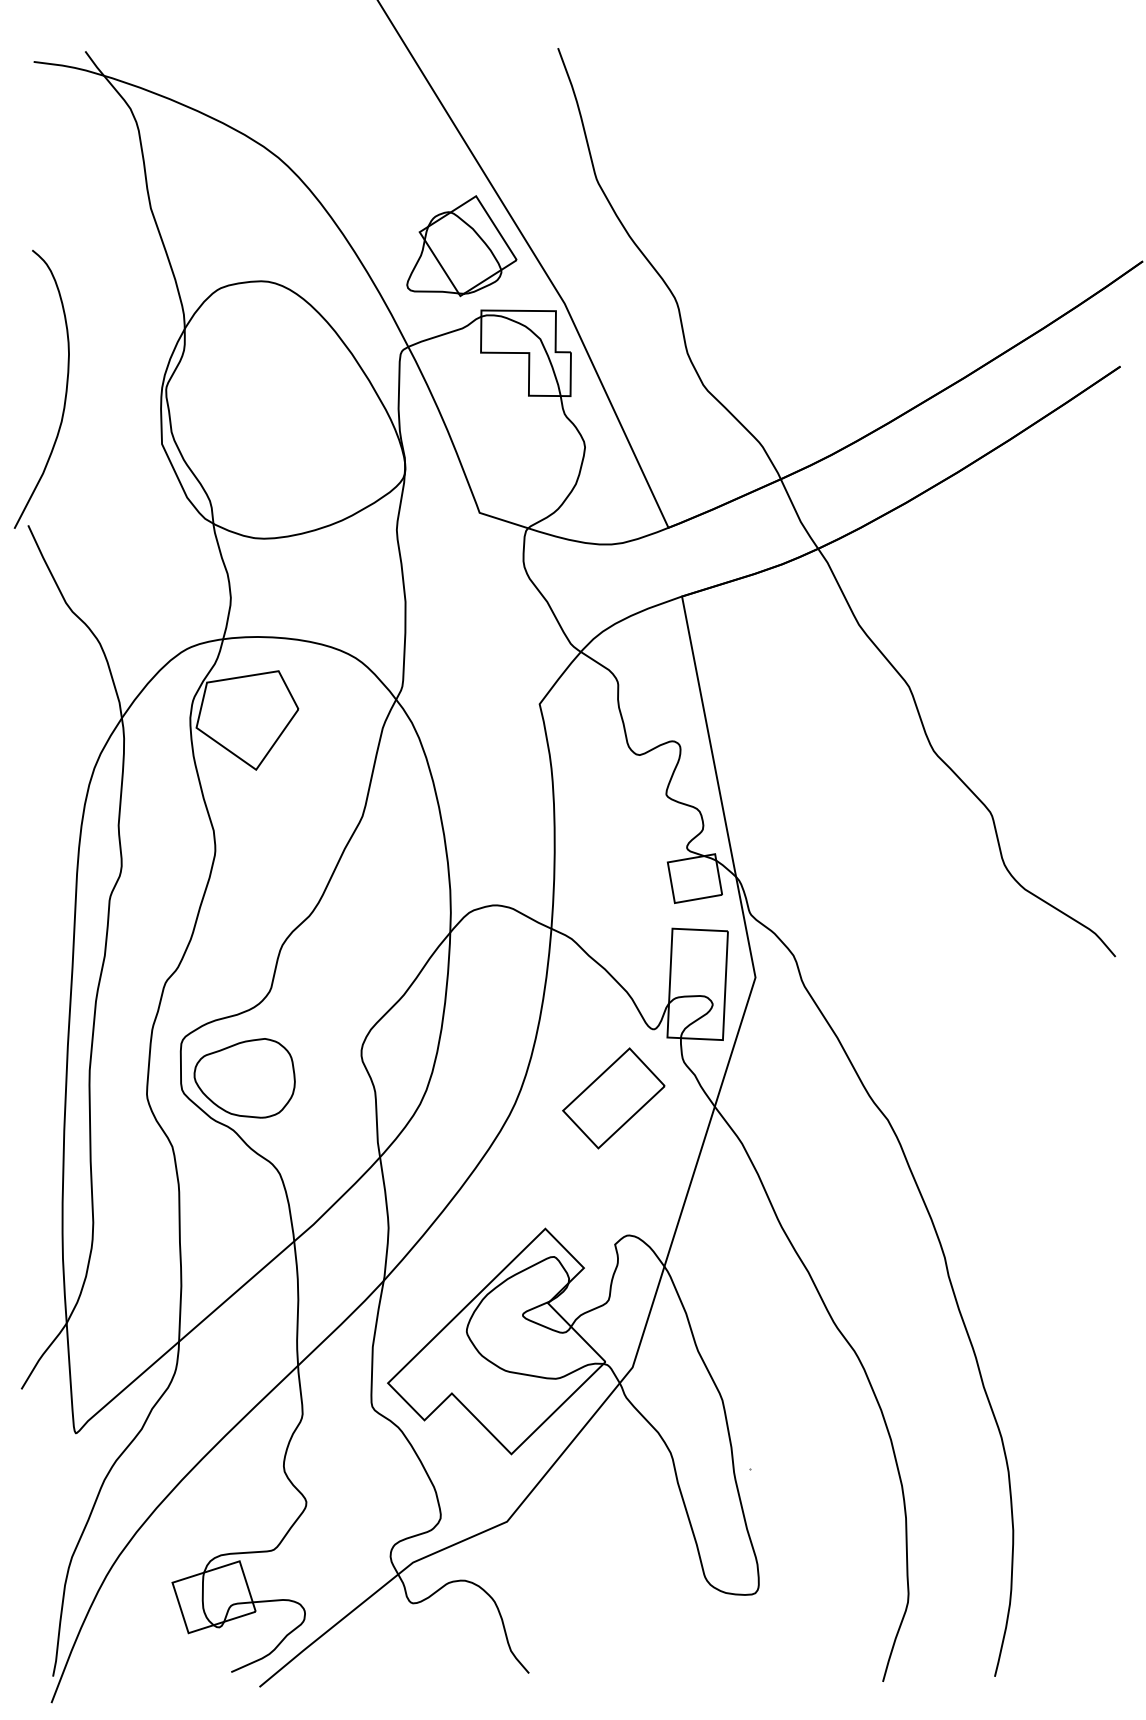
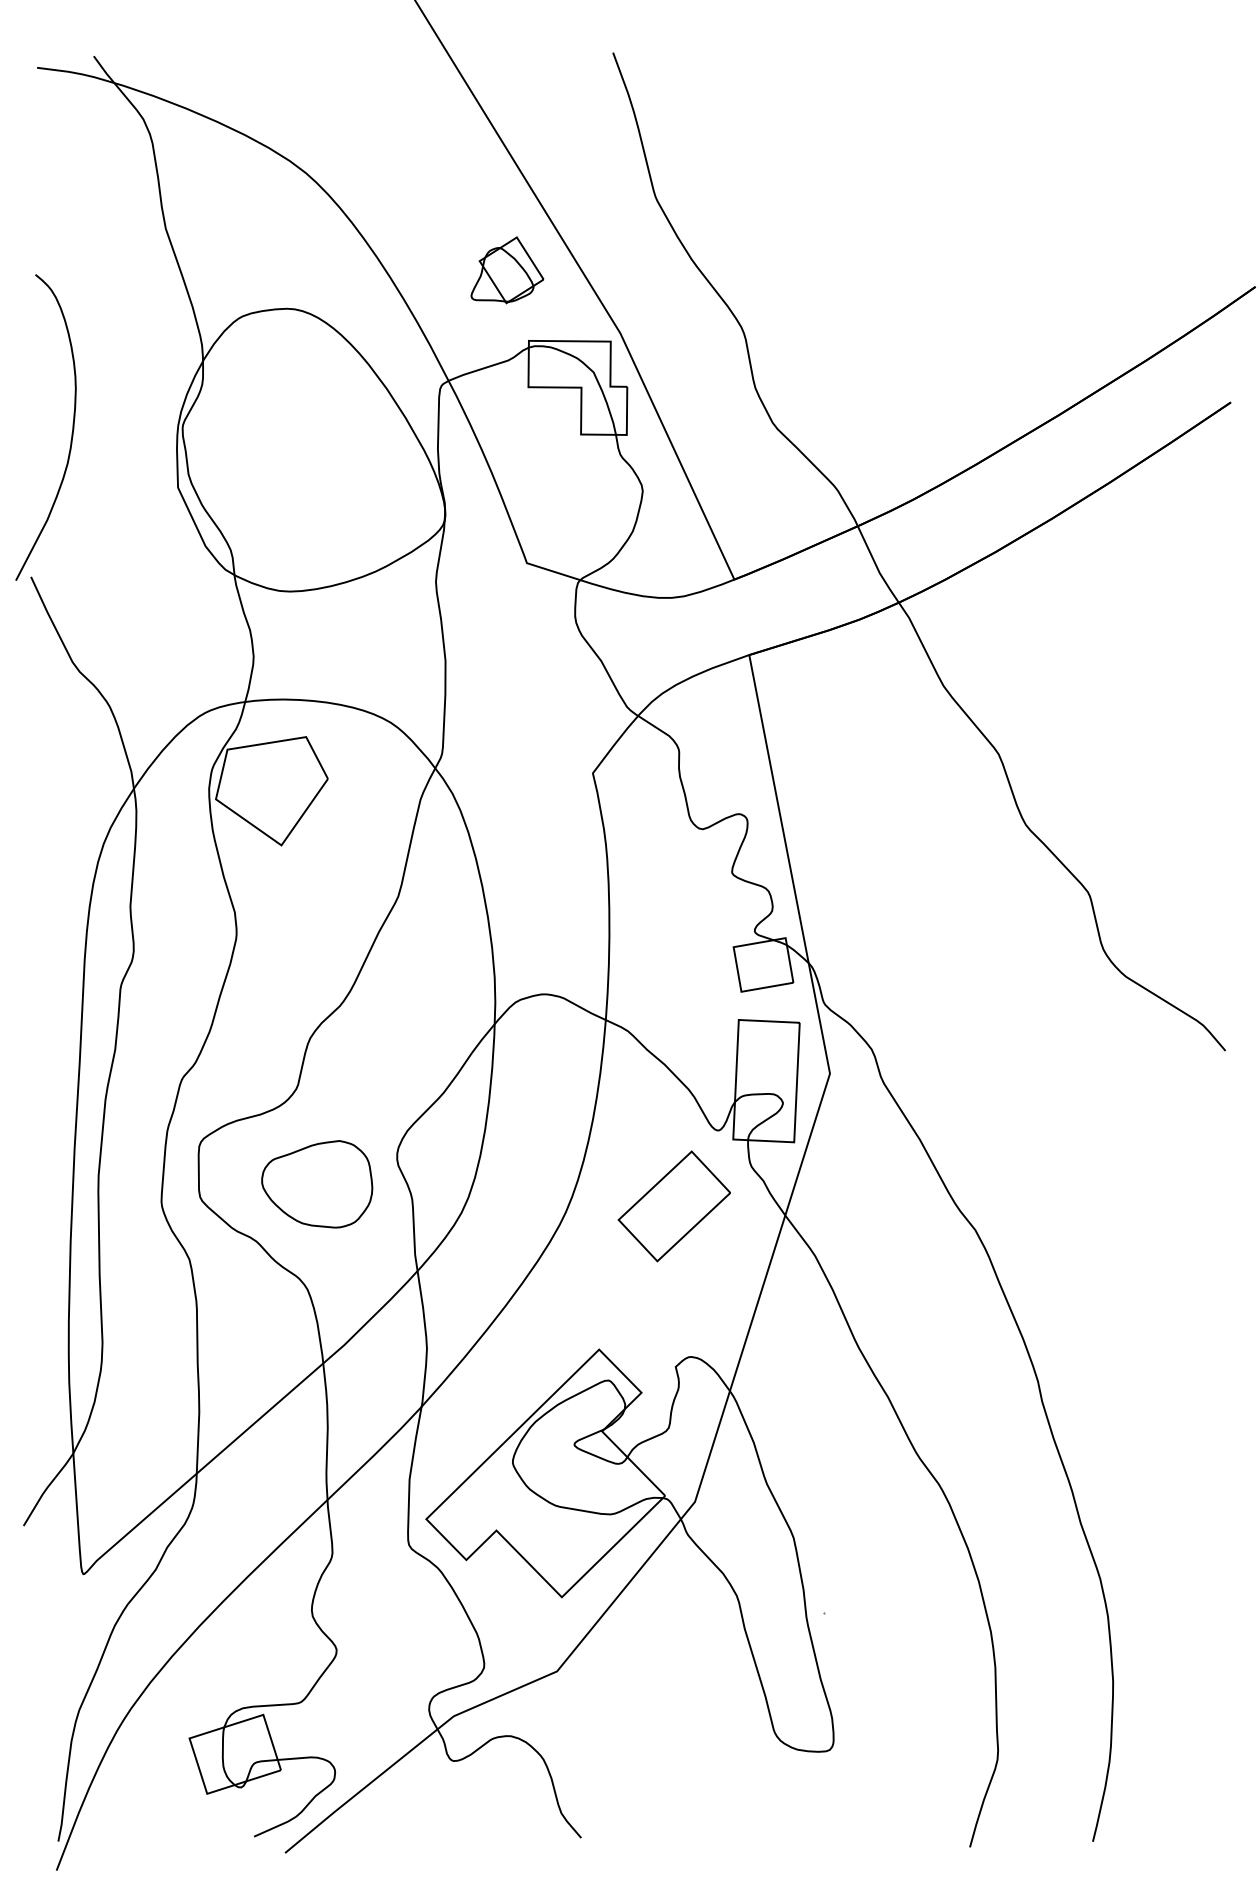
part: (461, 246) -> (507, 270), size x0.6
part: (244, 1078) -> (316, 1184), moved

